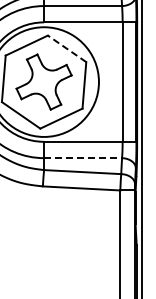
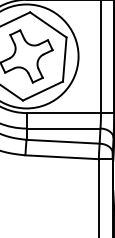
line: (66, 48) -> (47, 24), dashed -> solid
line: (83, 158) -> (63, 128), dashed -> solid

